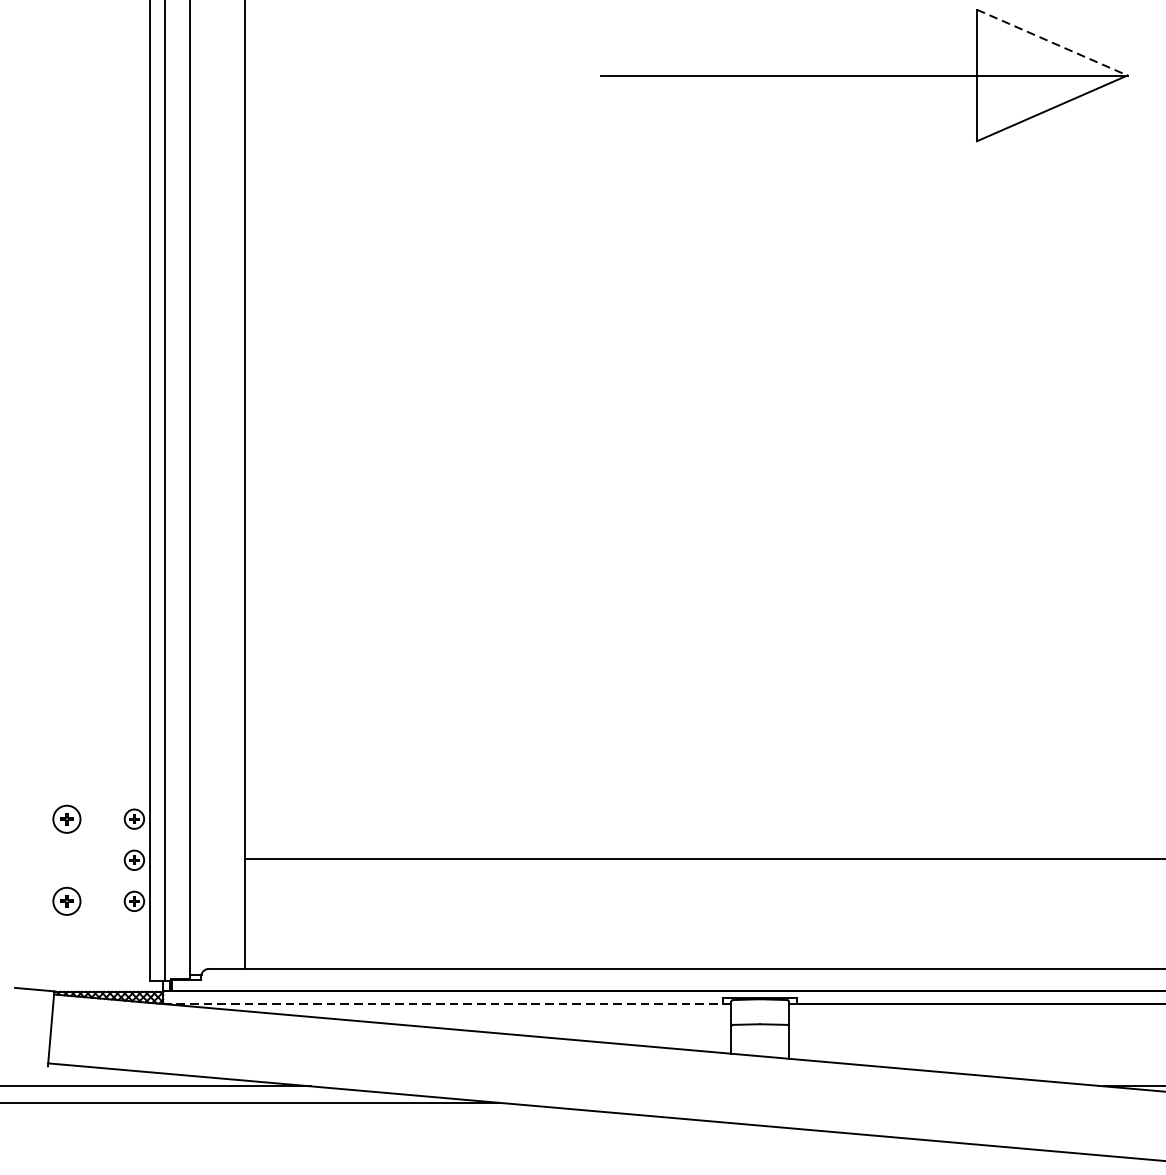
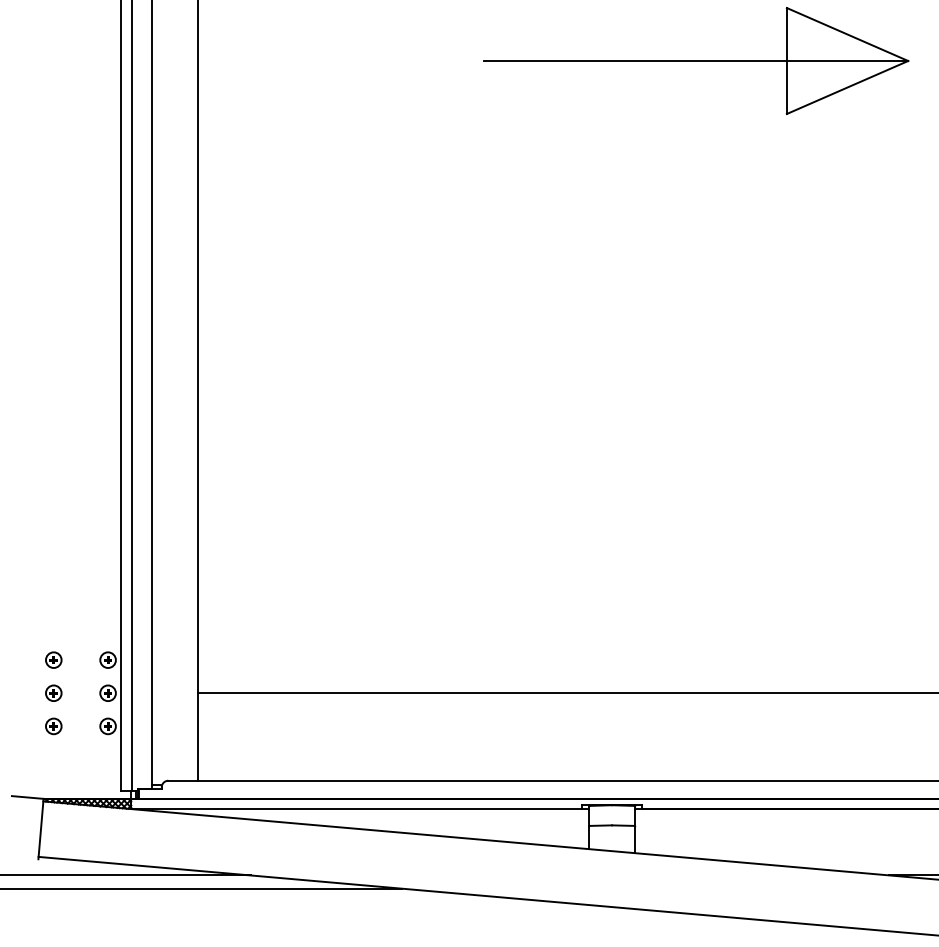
line: (1053, 42) -> (848, 34), dashed -> solid
part: (66, 818) -> (53, 659), size x0.71
part: (66, 859) -> (53, 692), added
part: (66, 901) -> (53, 726), size x0.71
line: (447, 1004) -> (360, 809), dashed -> solid

